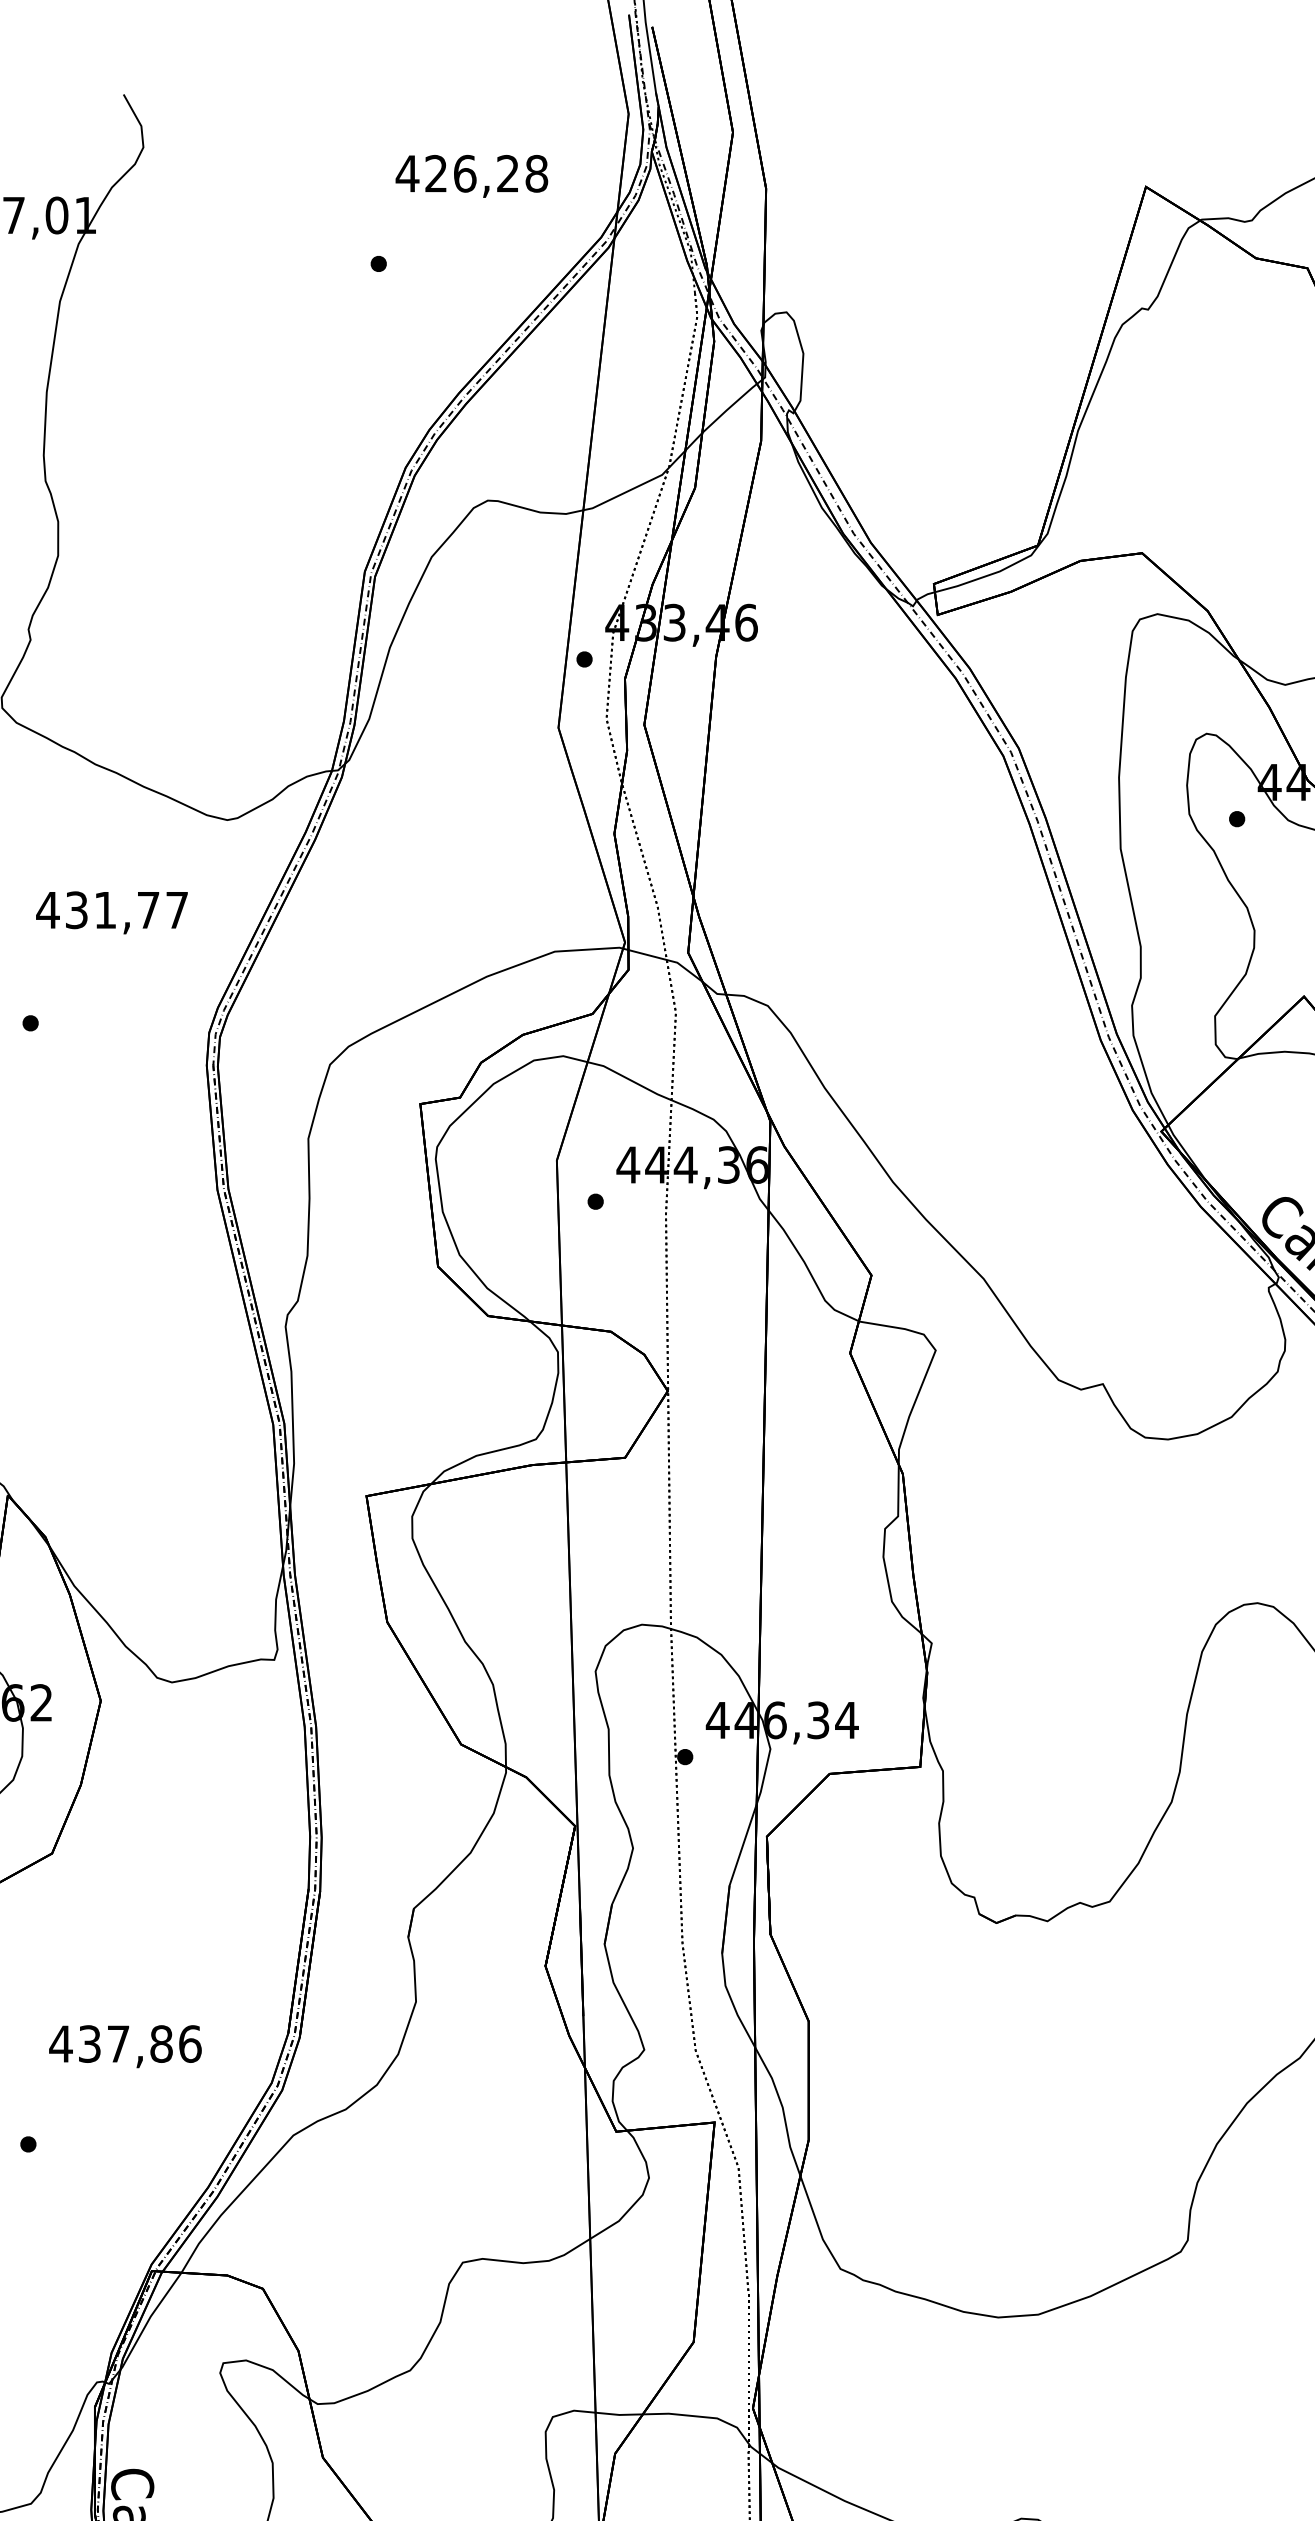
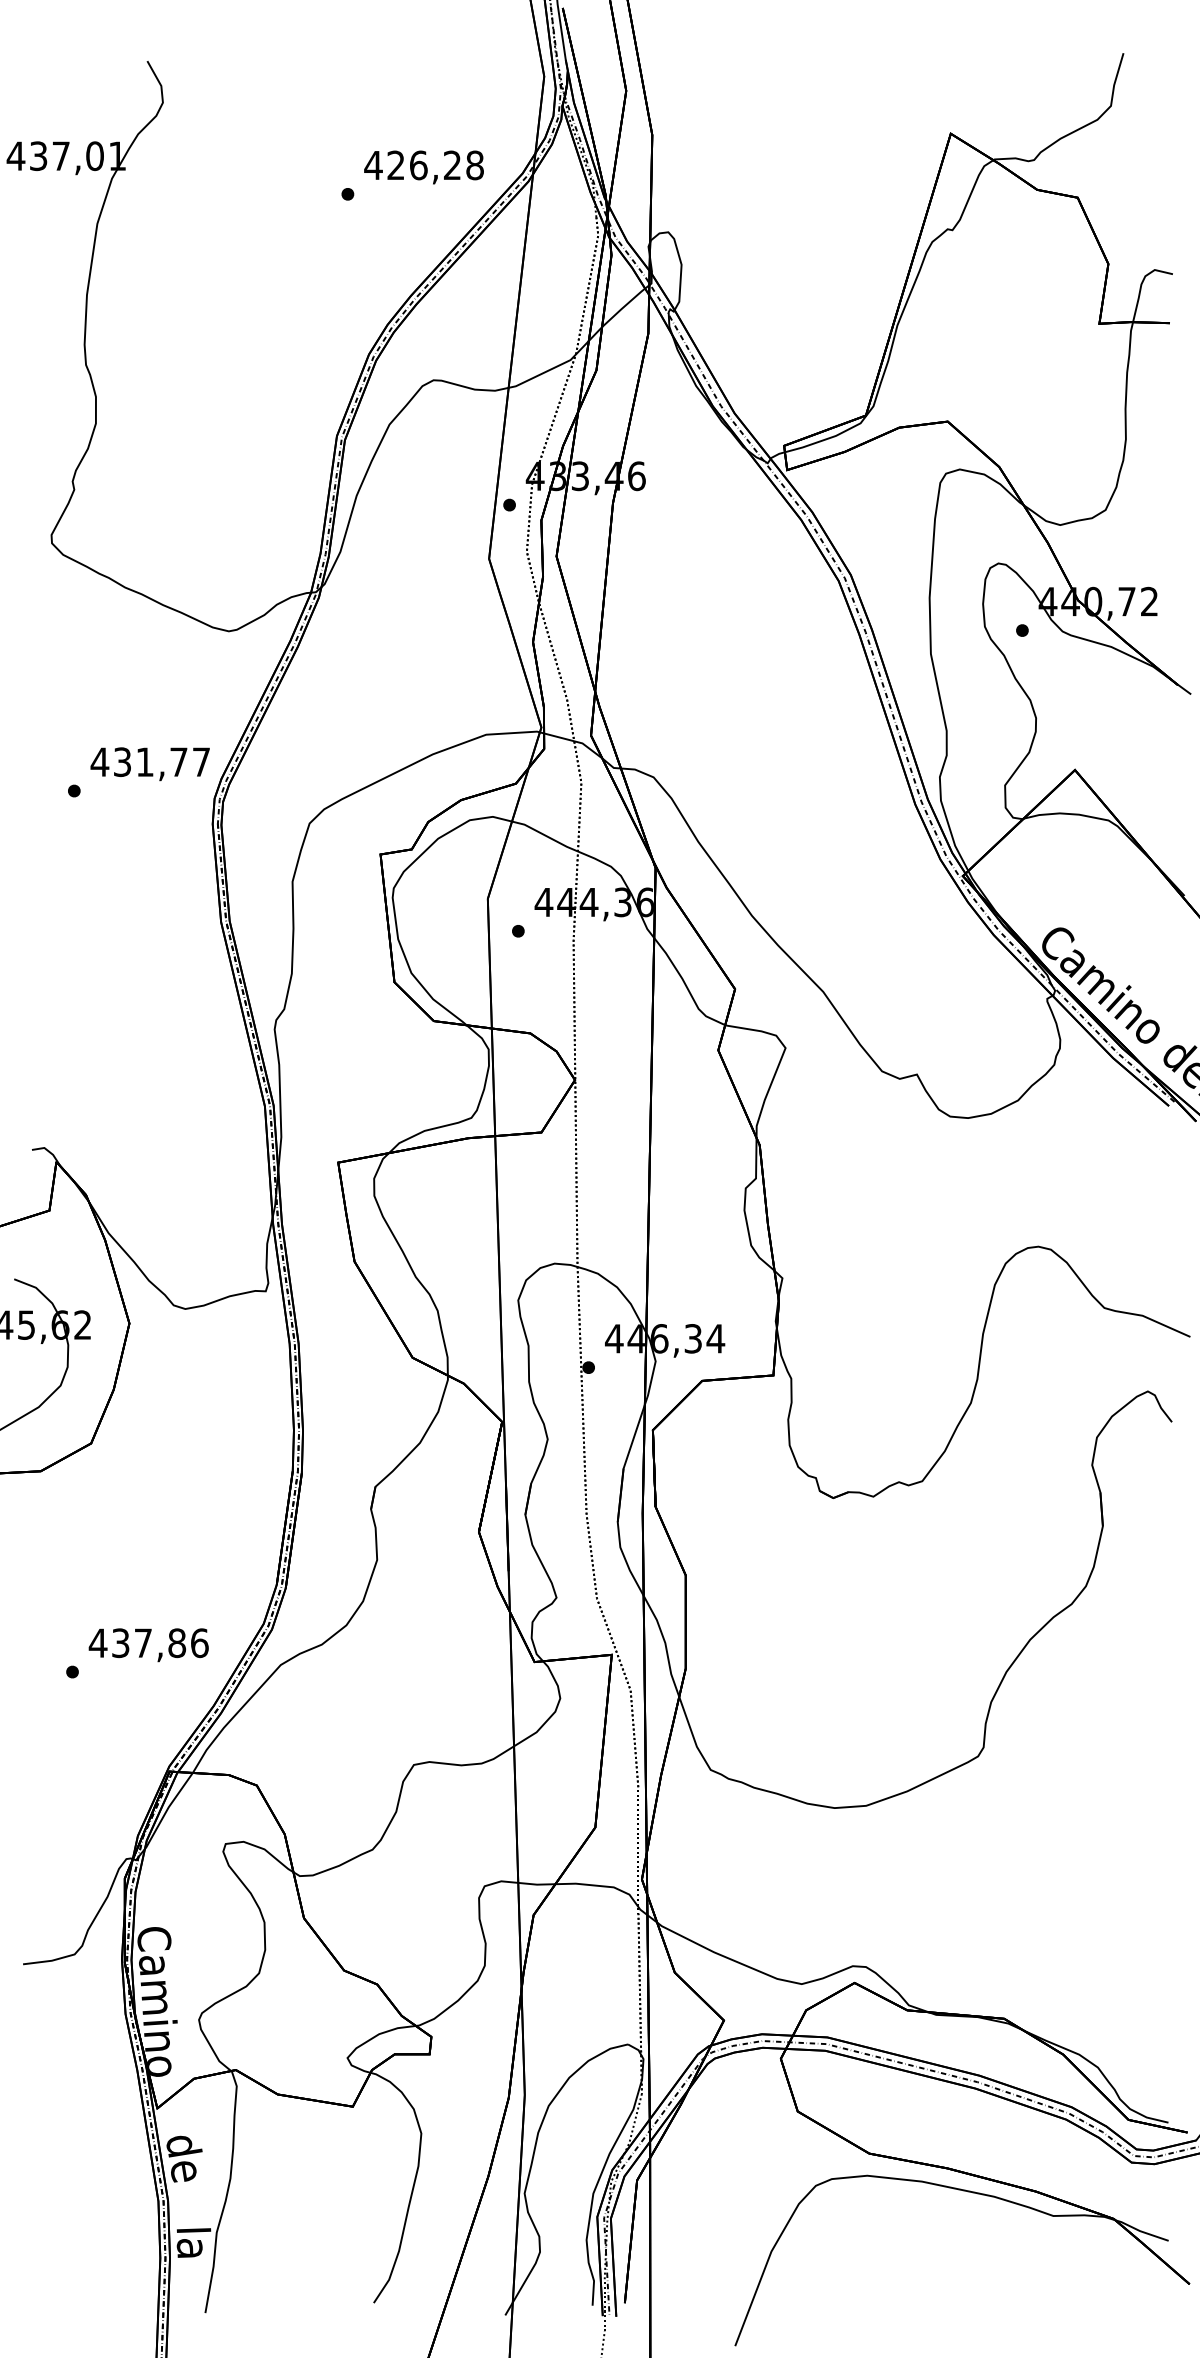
text: (471, 176) -> (423, 167), moved
text: (111, 913) -> (149, 764), moved
text: (125, 2046) -> (148, 1645), moved

